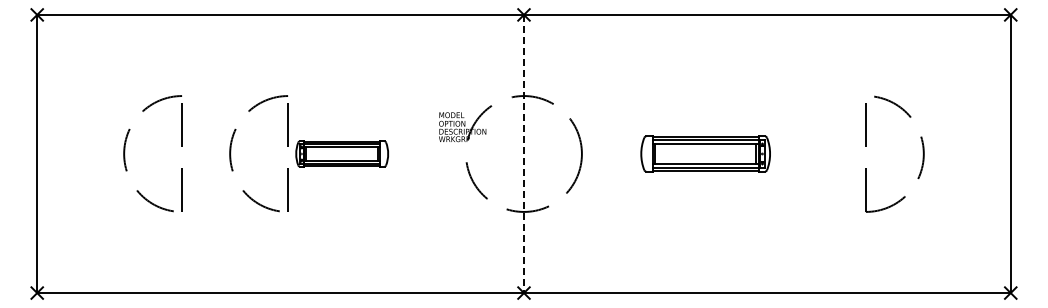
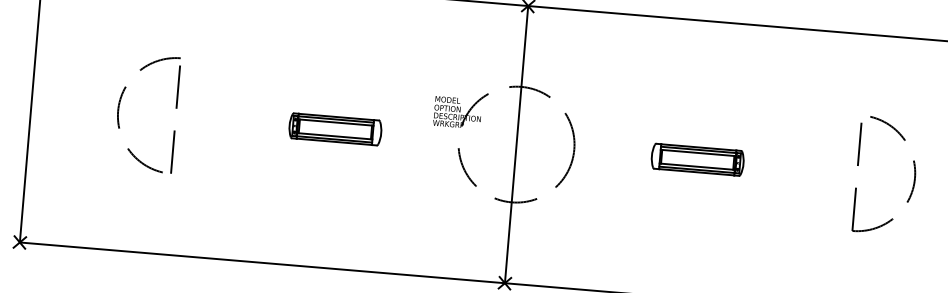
part: (231, 153) -> (225, 119), removed
part: (705, 153) -> (697, 159), size x0.71
line: (524, 154) -> (517, 145), dashed -> solid

